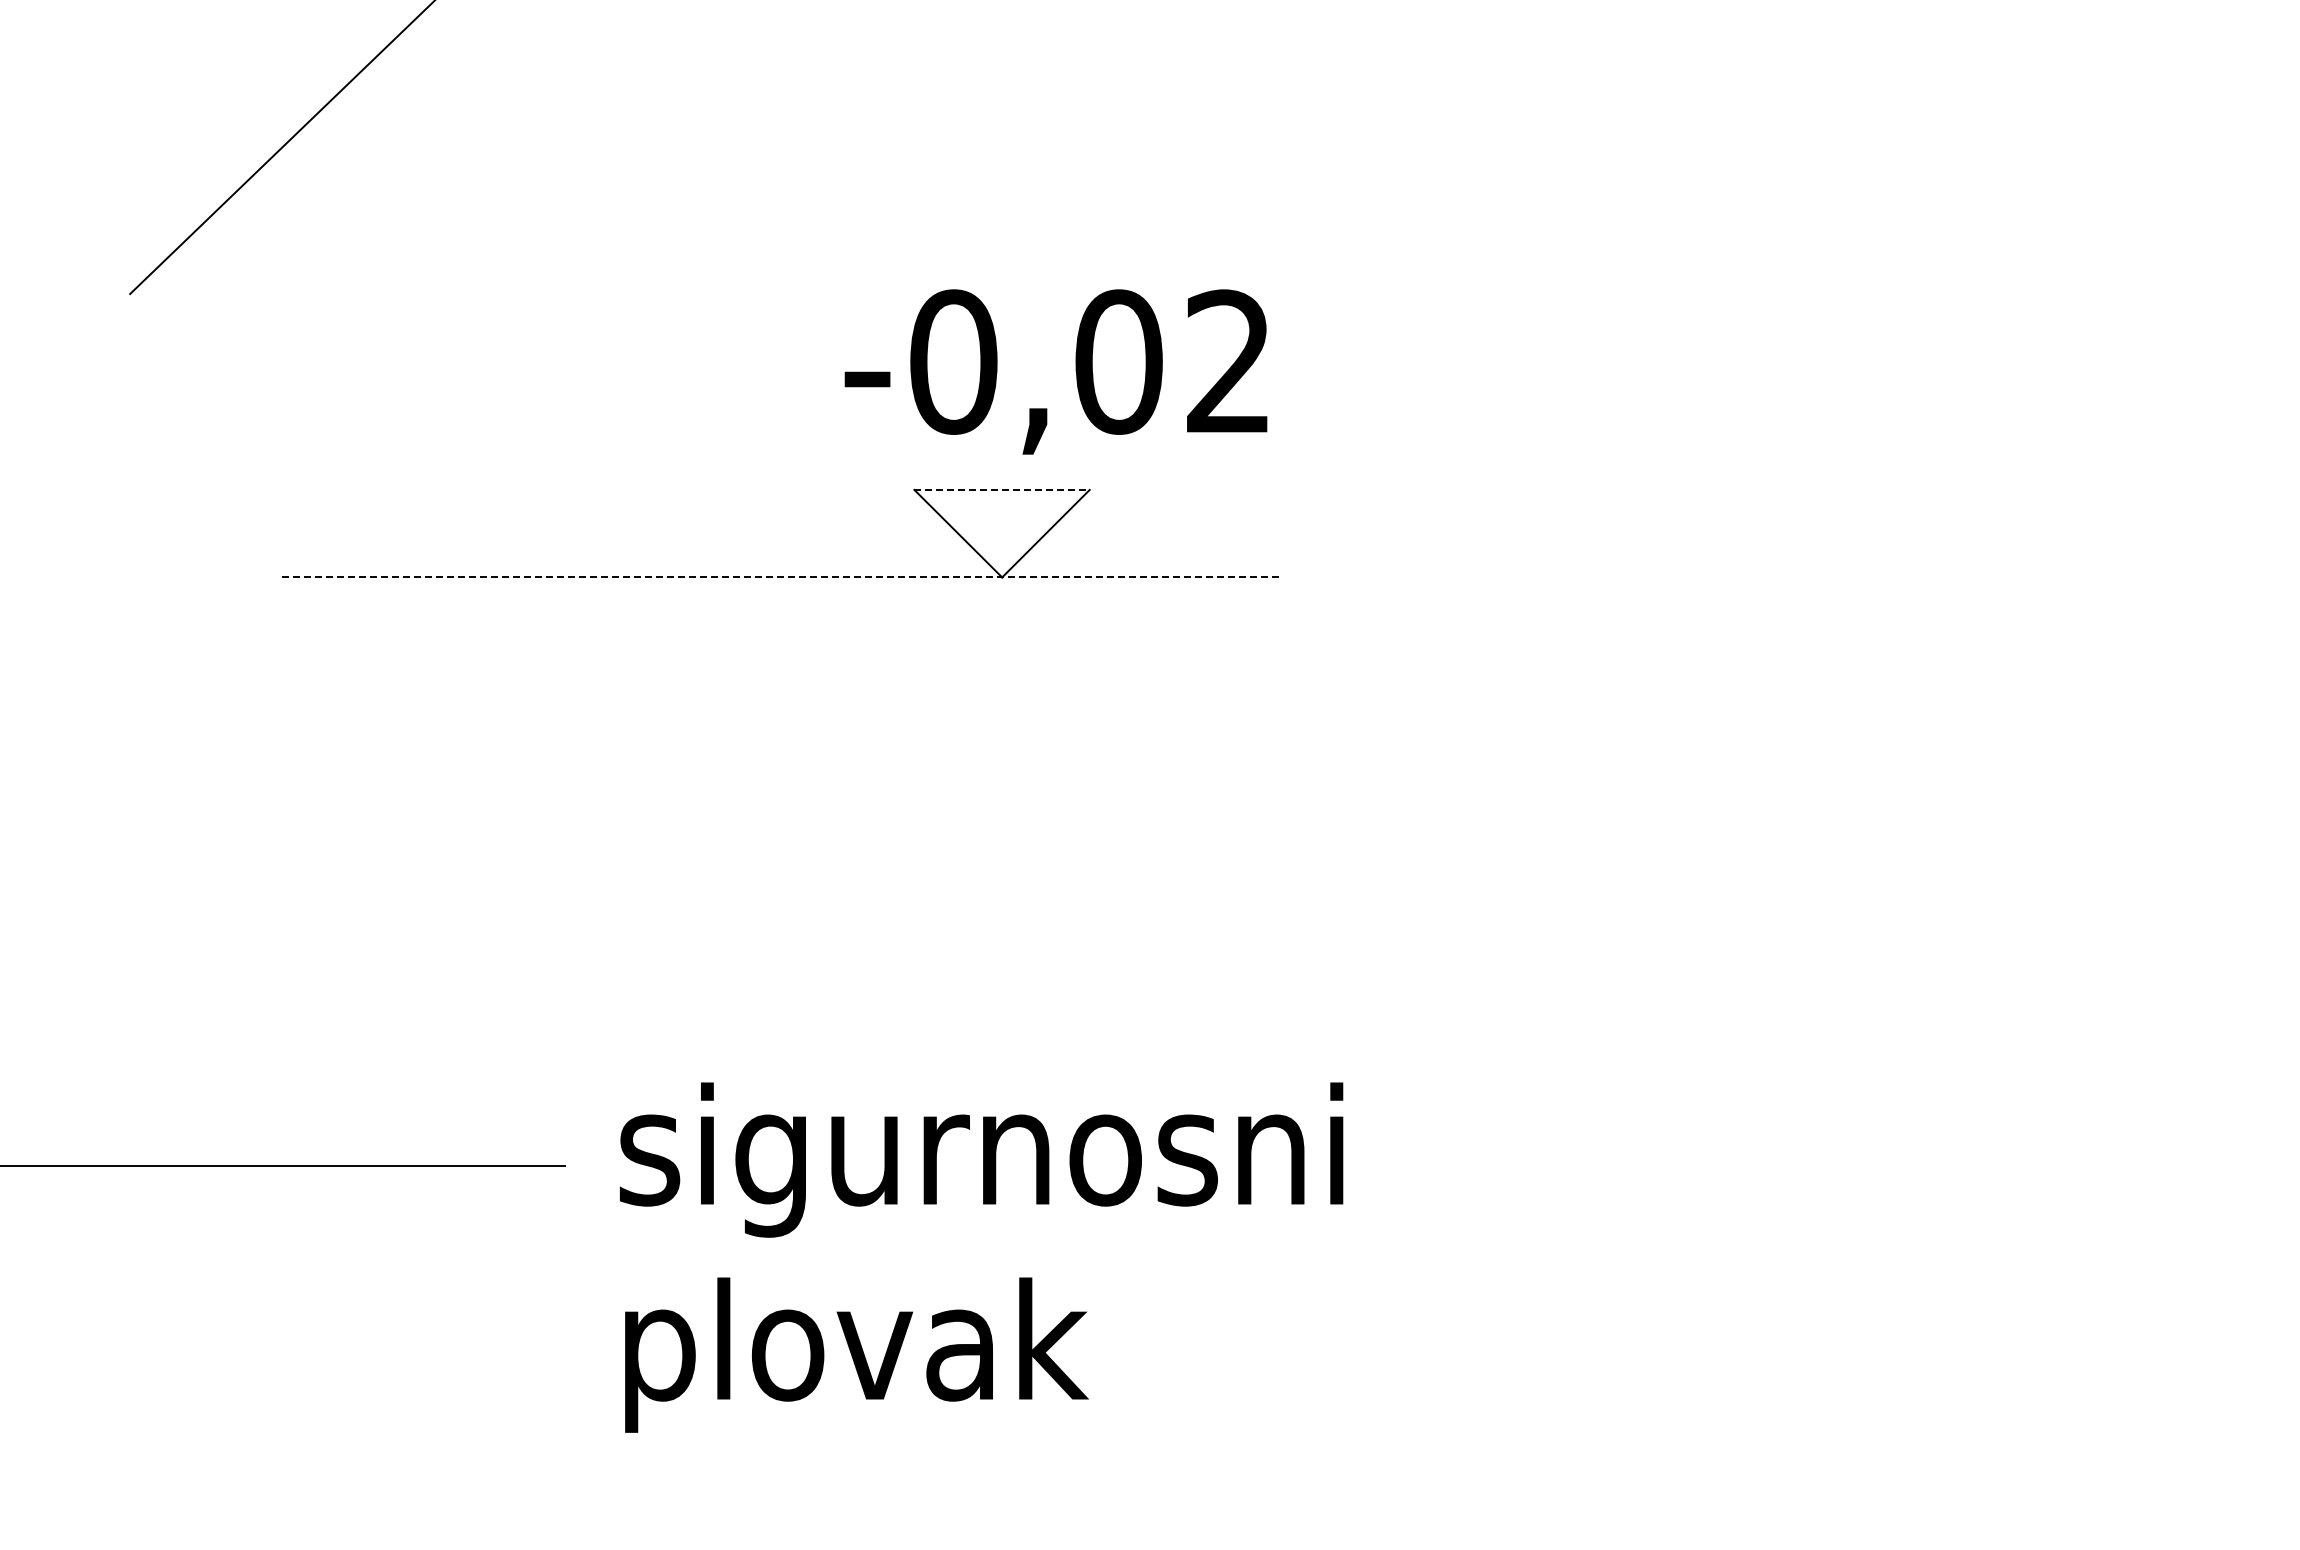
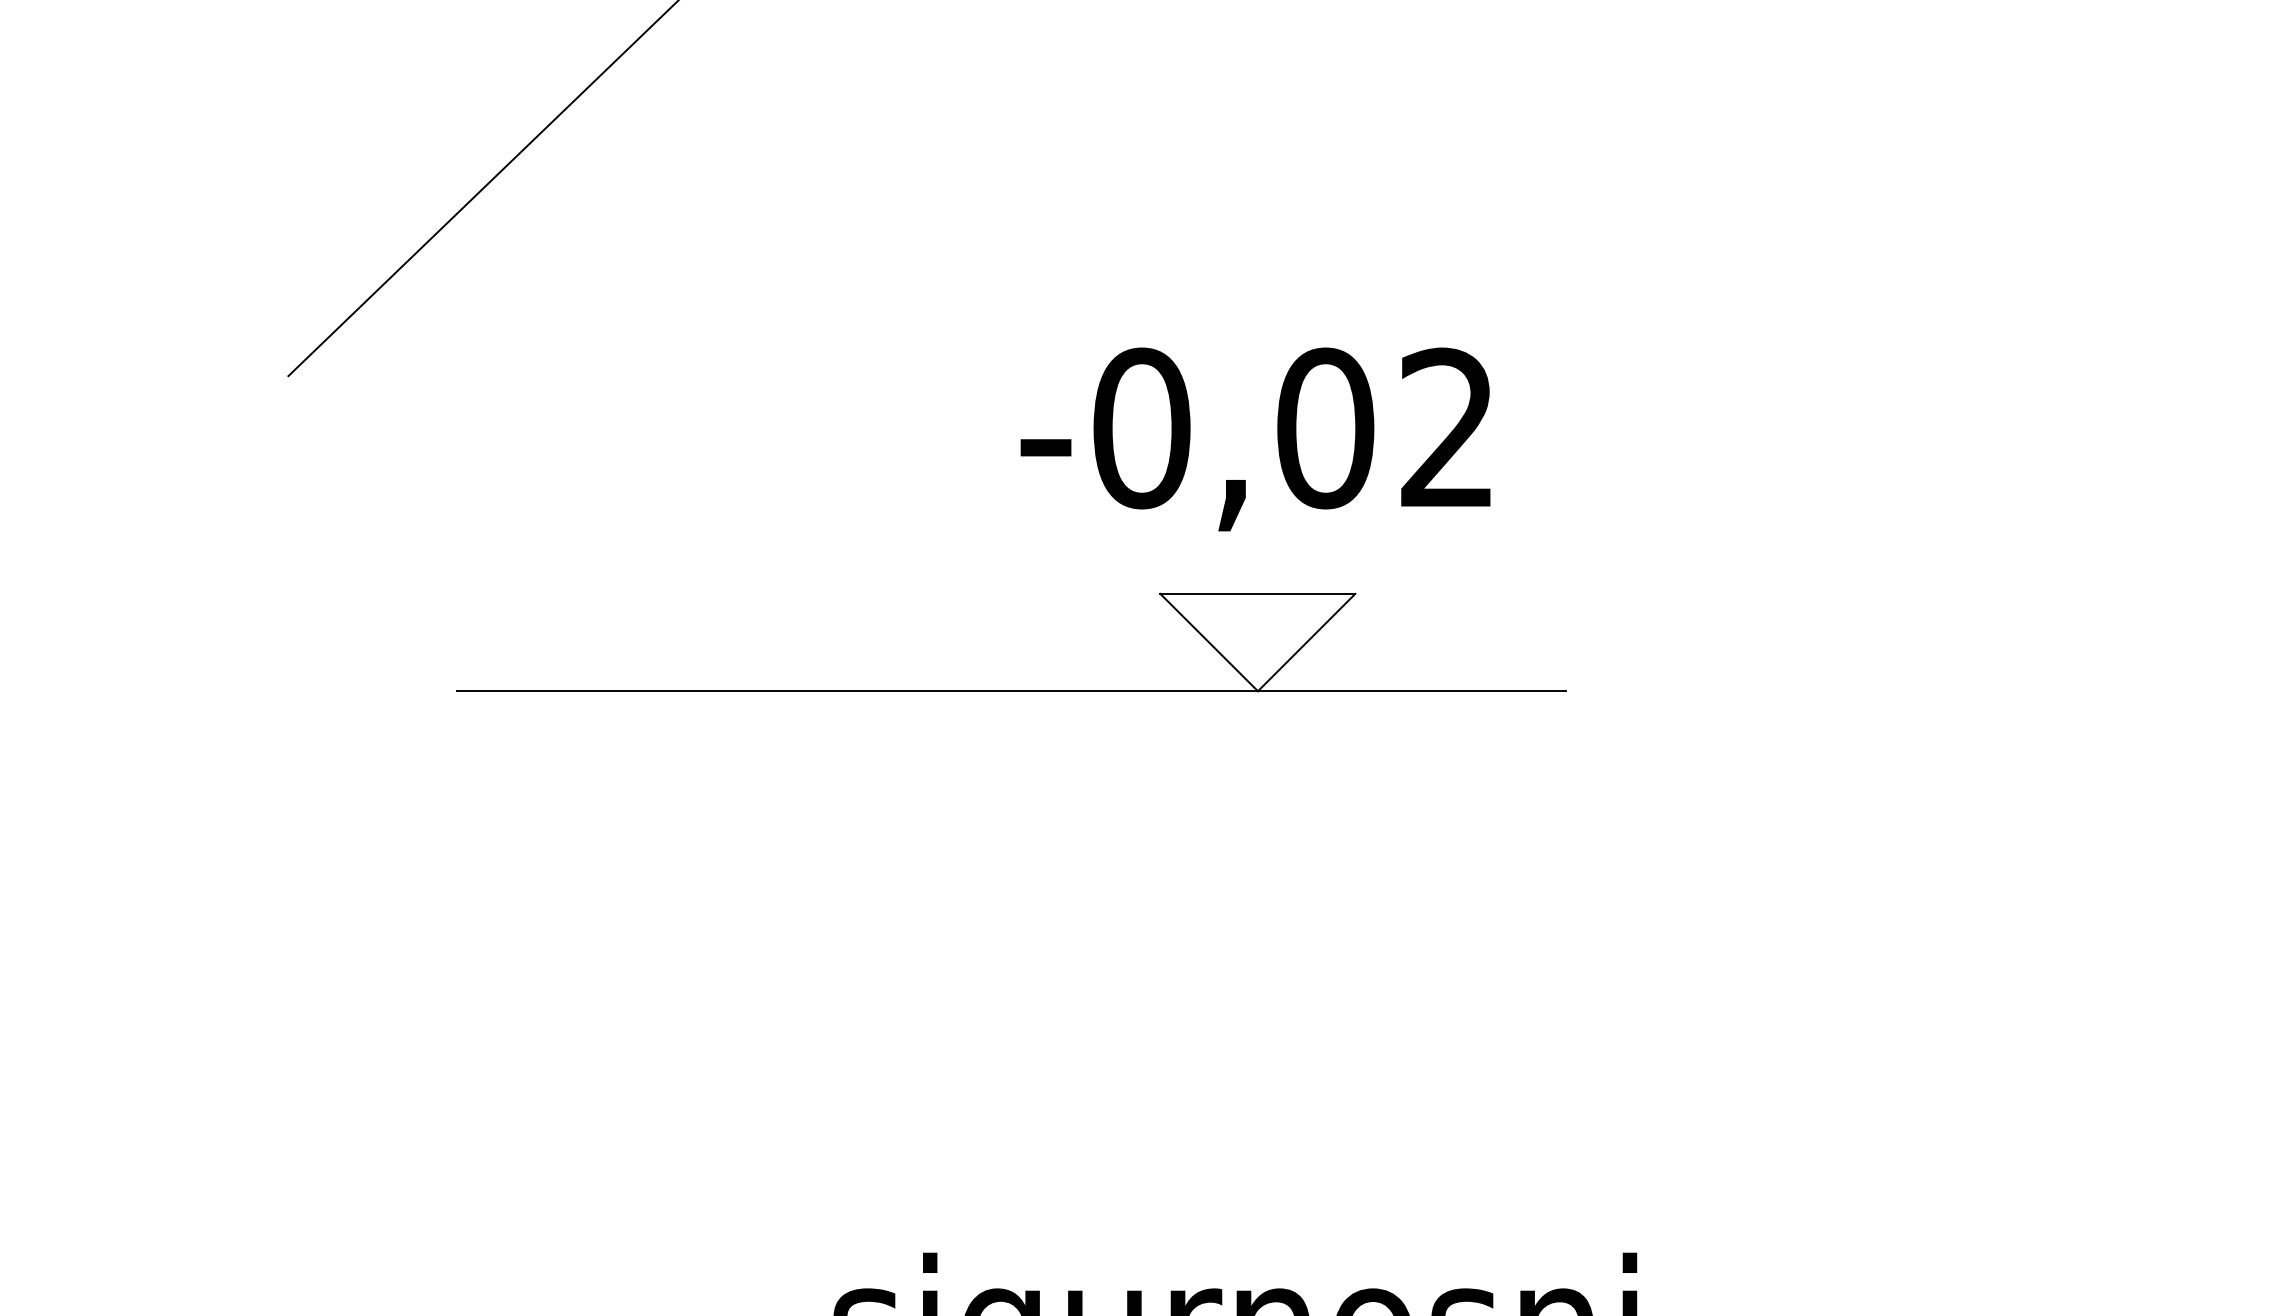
text: (1055, 371) -> (1254, 438), moved
line: (1002, 489) -> (1258, 593), dashed -> solid
line: (780, 577) -> (1011, 691), dashed -> solid

